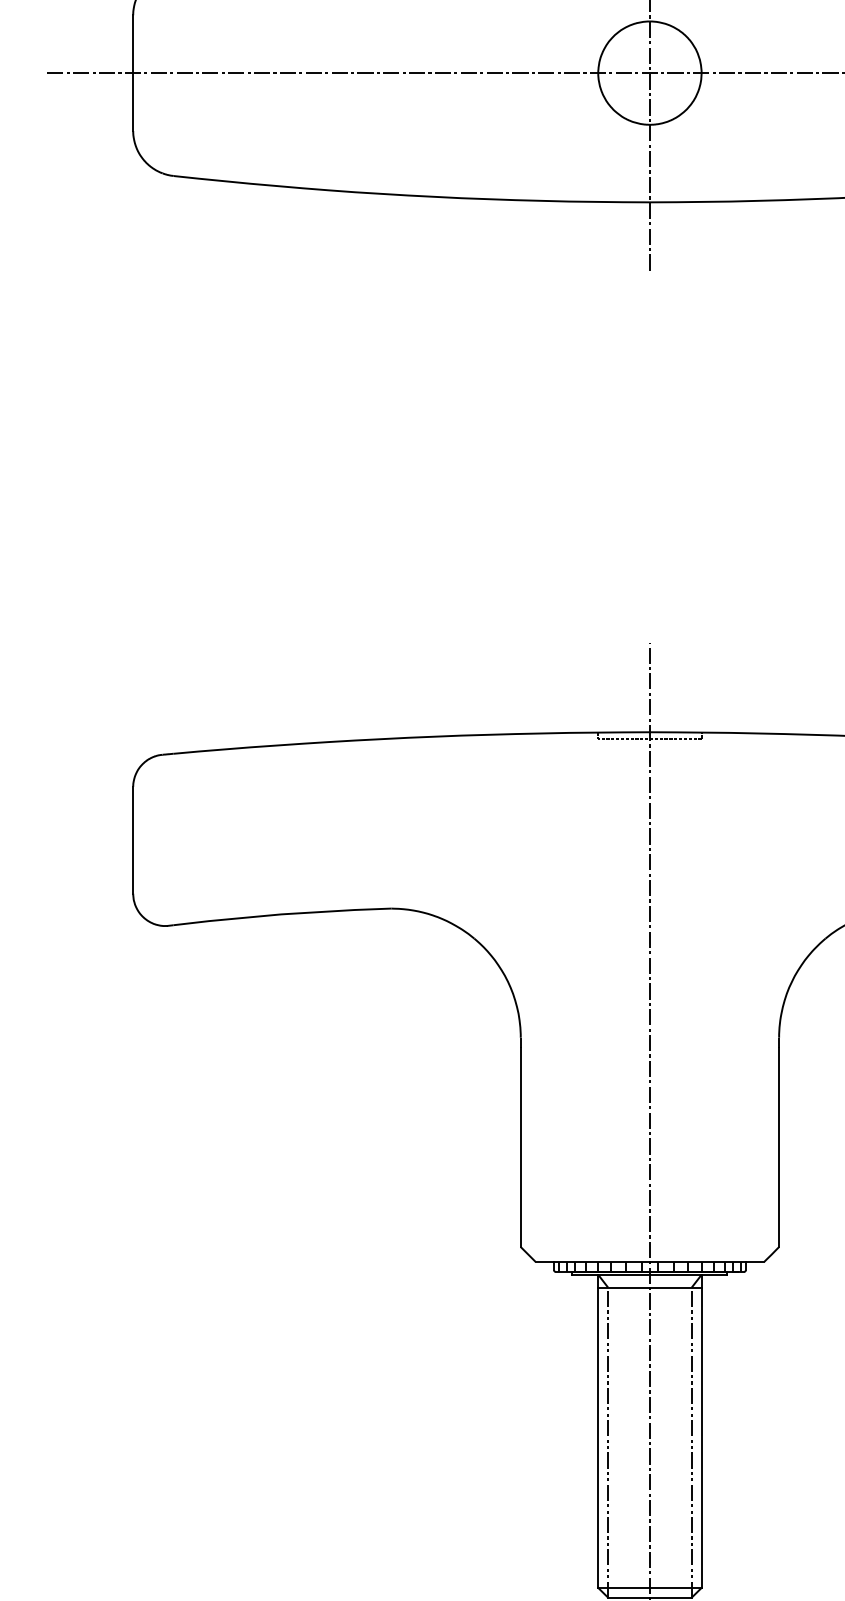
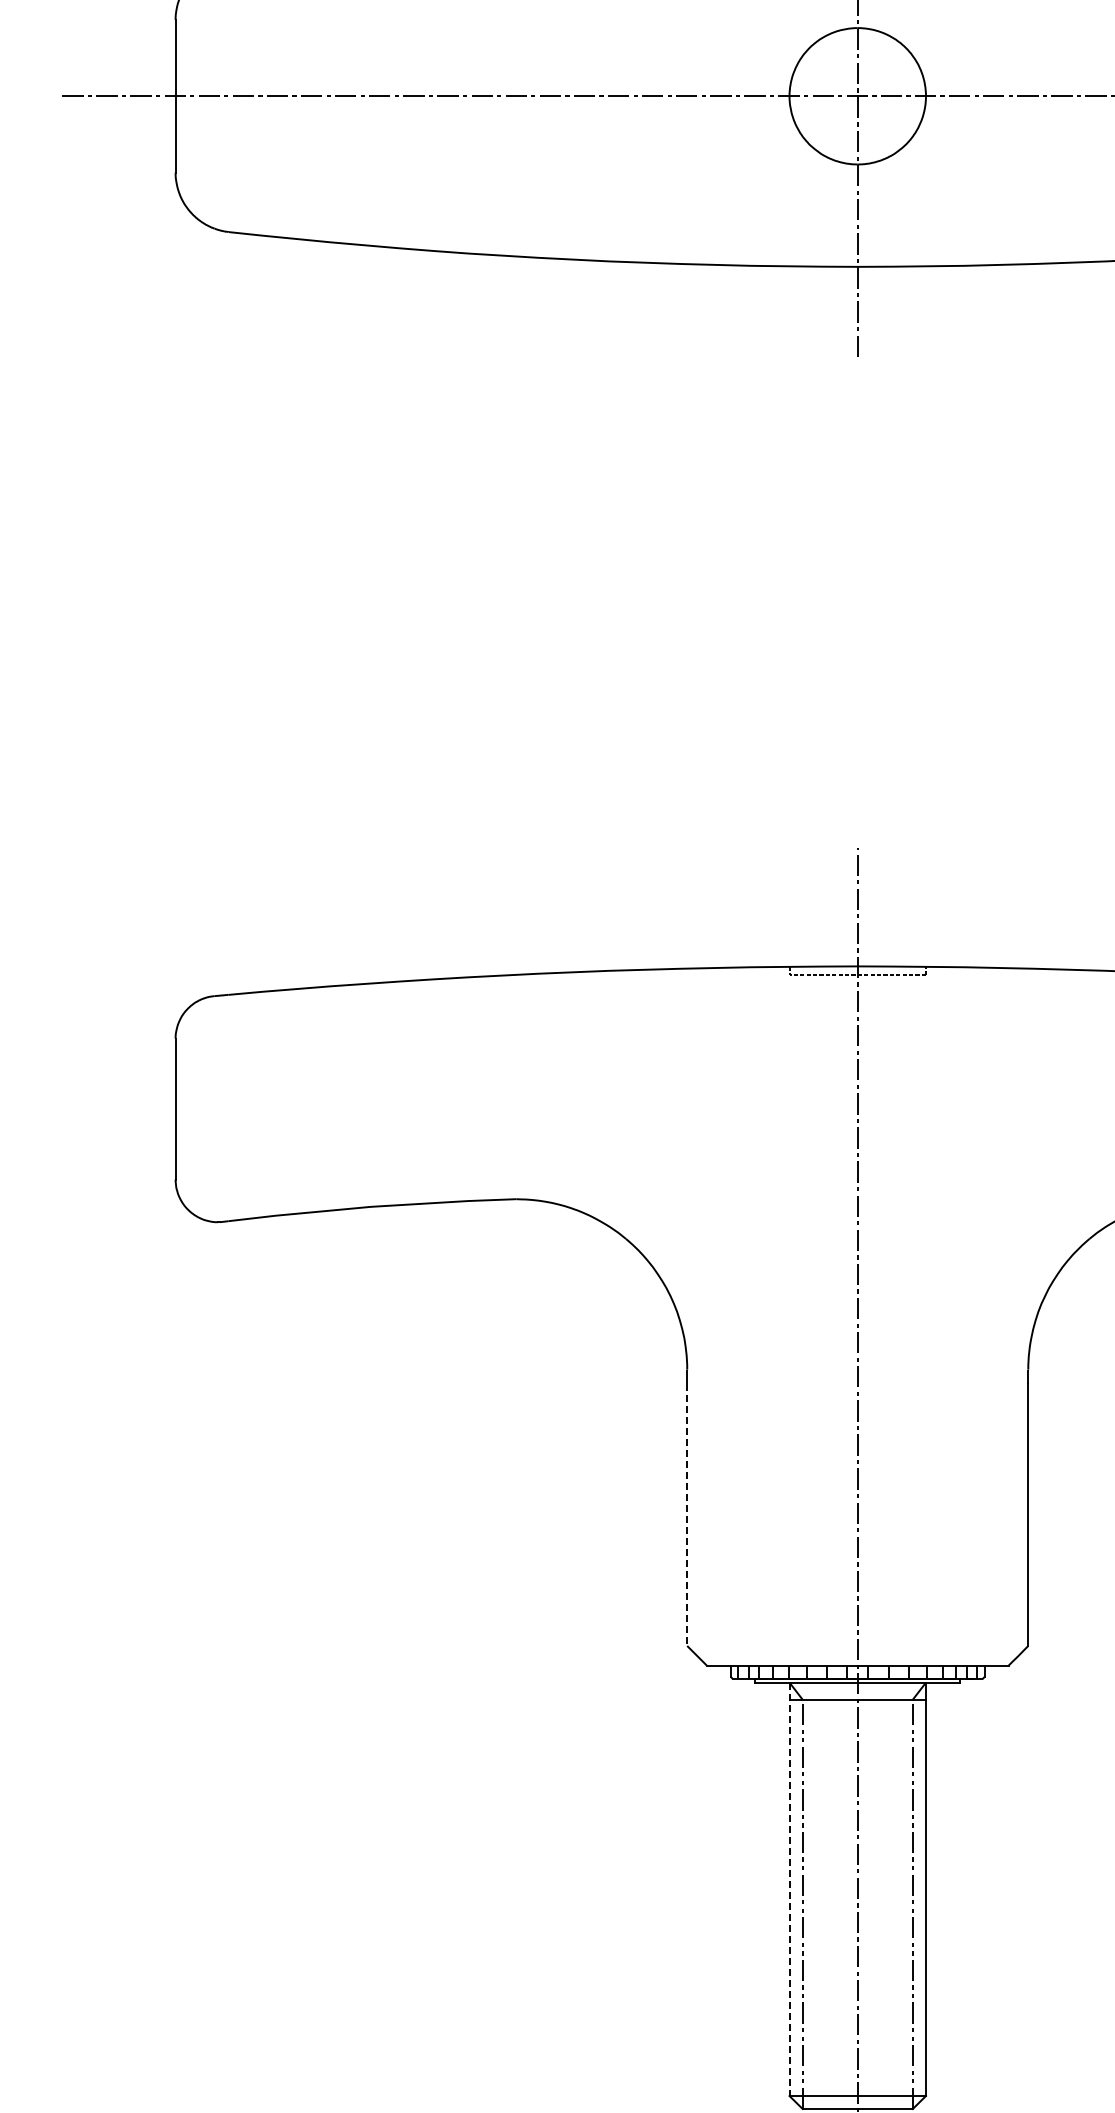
line: (520, 1148) -> (687, 1515), solid -> dashed
line: (598, 1431) -> (789, 1889), solid -> dashed

